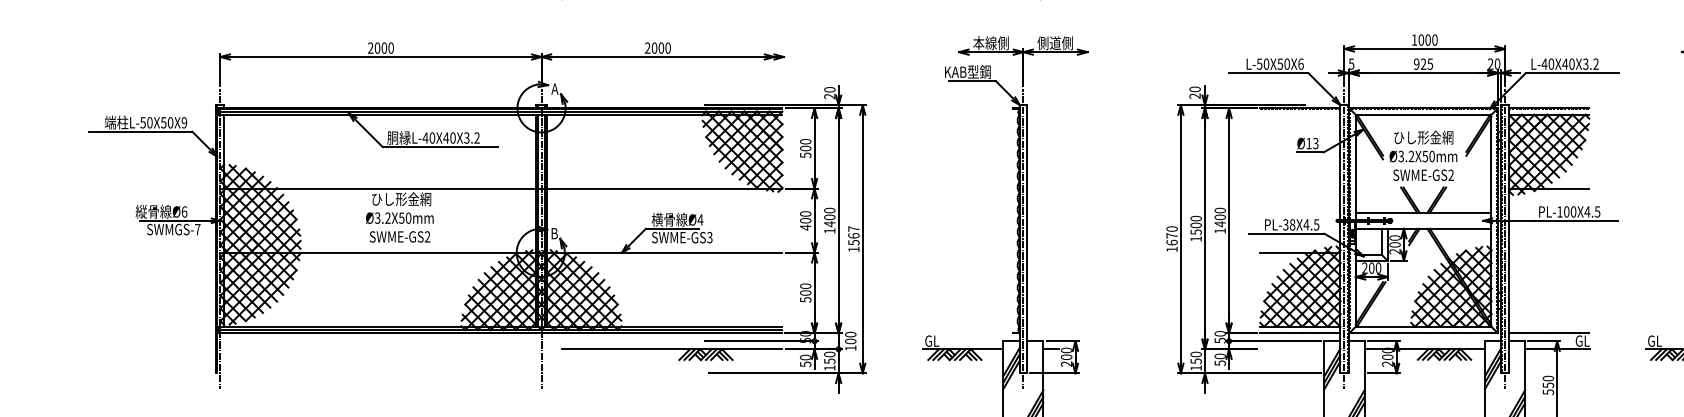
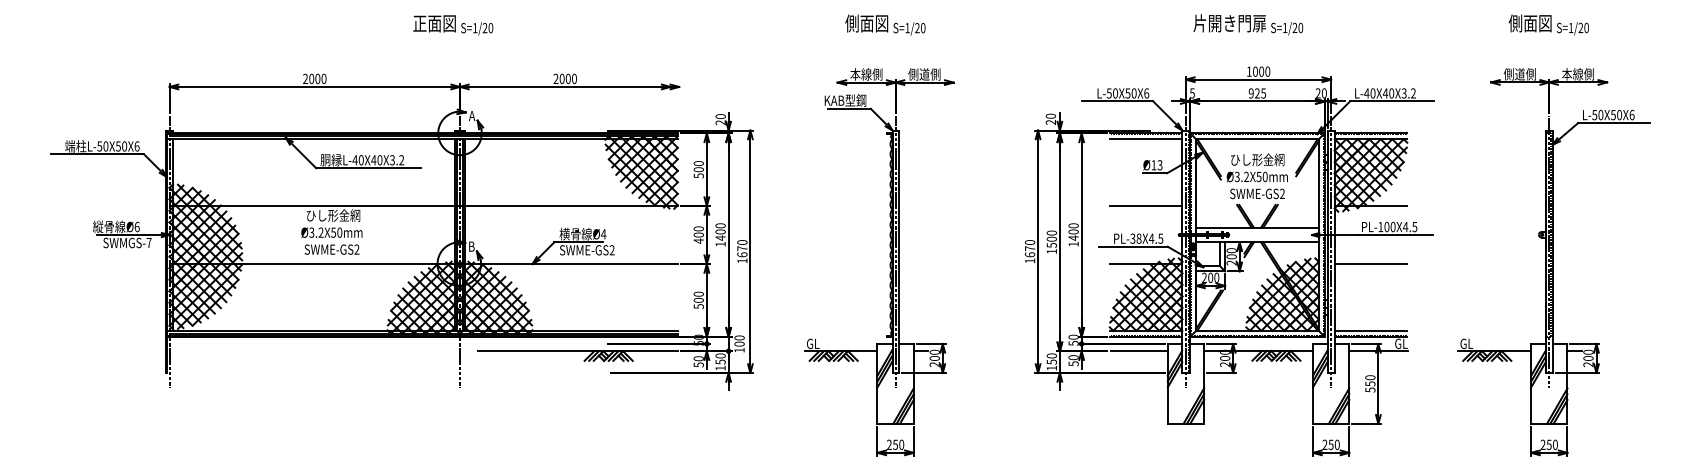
line: (1299, 115) -> (1145, 139), added
text: (183, 122) -> (136, 146), L-50X50X9 -> L-50X50X6
line: (1299, 189) -> (1145, 206), added
text: (853, 235) -> (742, 248), 1567 -> 1670
text: (709, 237) -> (611, 250), SWME-GS3 -> SWME-GS2
line: (1548, 253) -> (1370, 264), added
line: (1548, 327) -> (1370, 331), added
line: (1291, 349) -> (1138, 351), added

